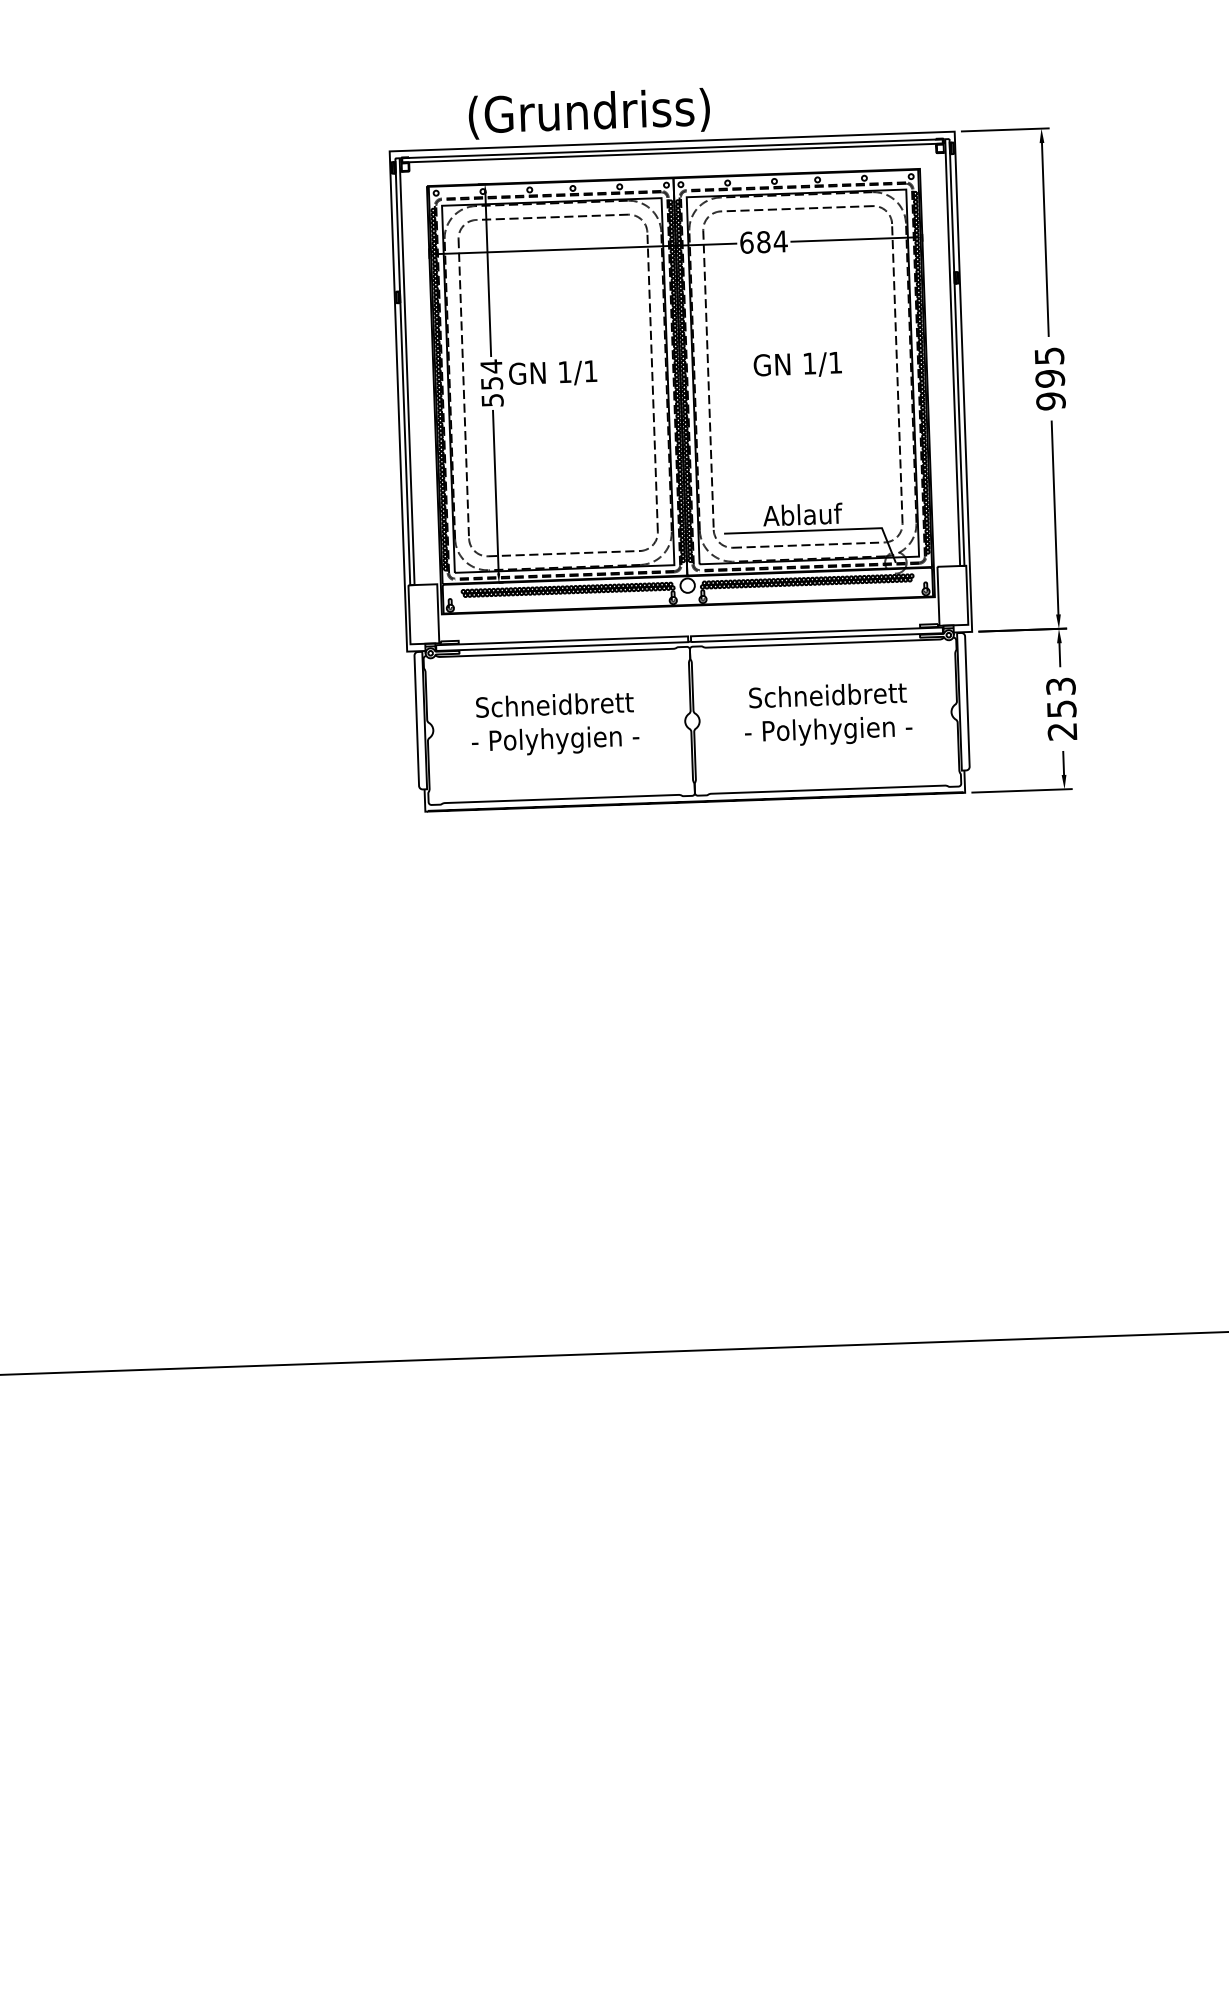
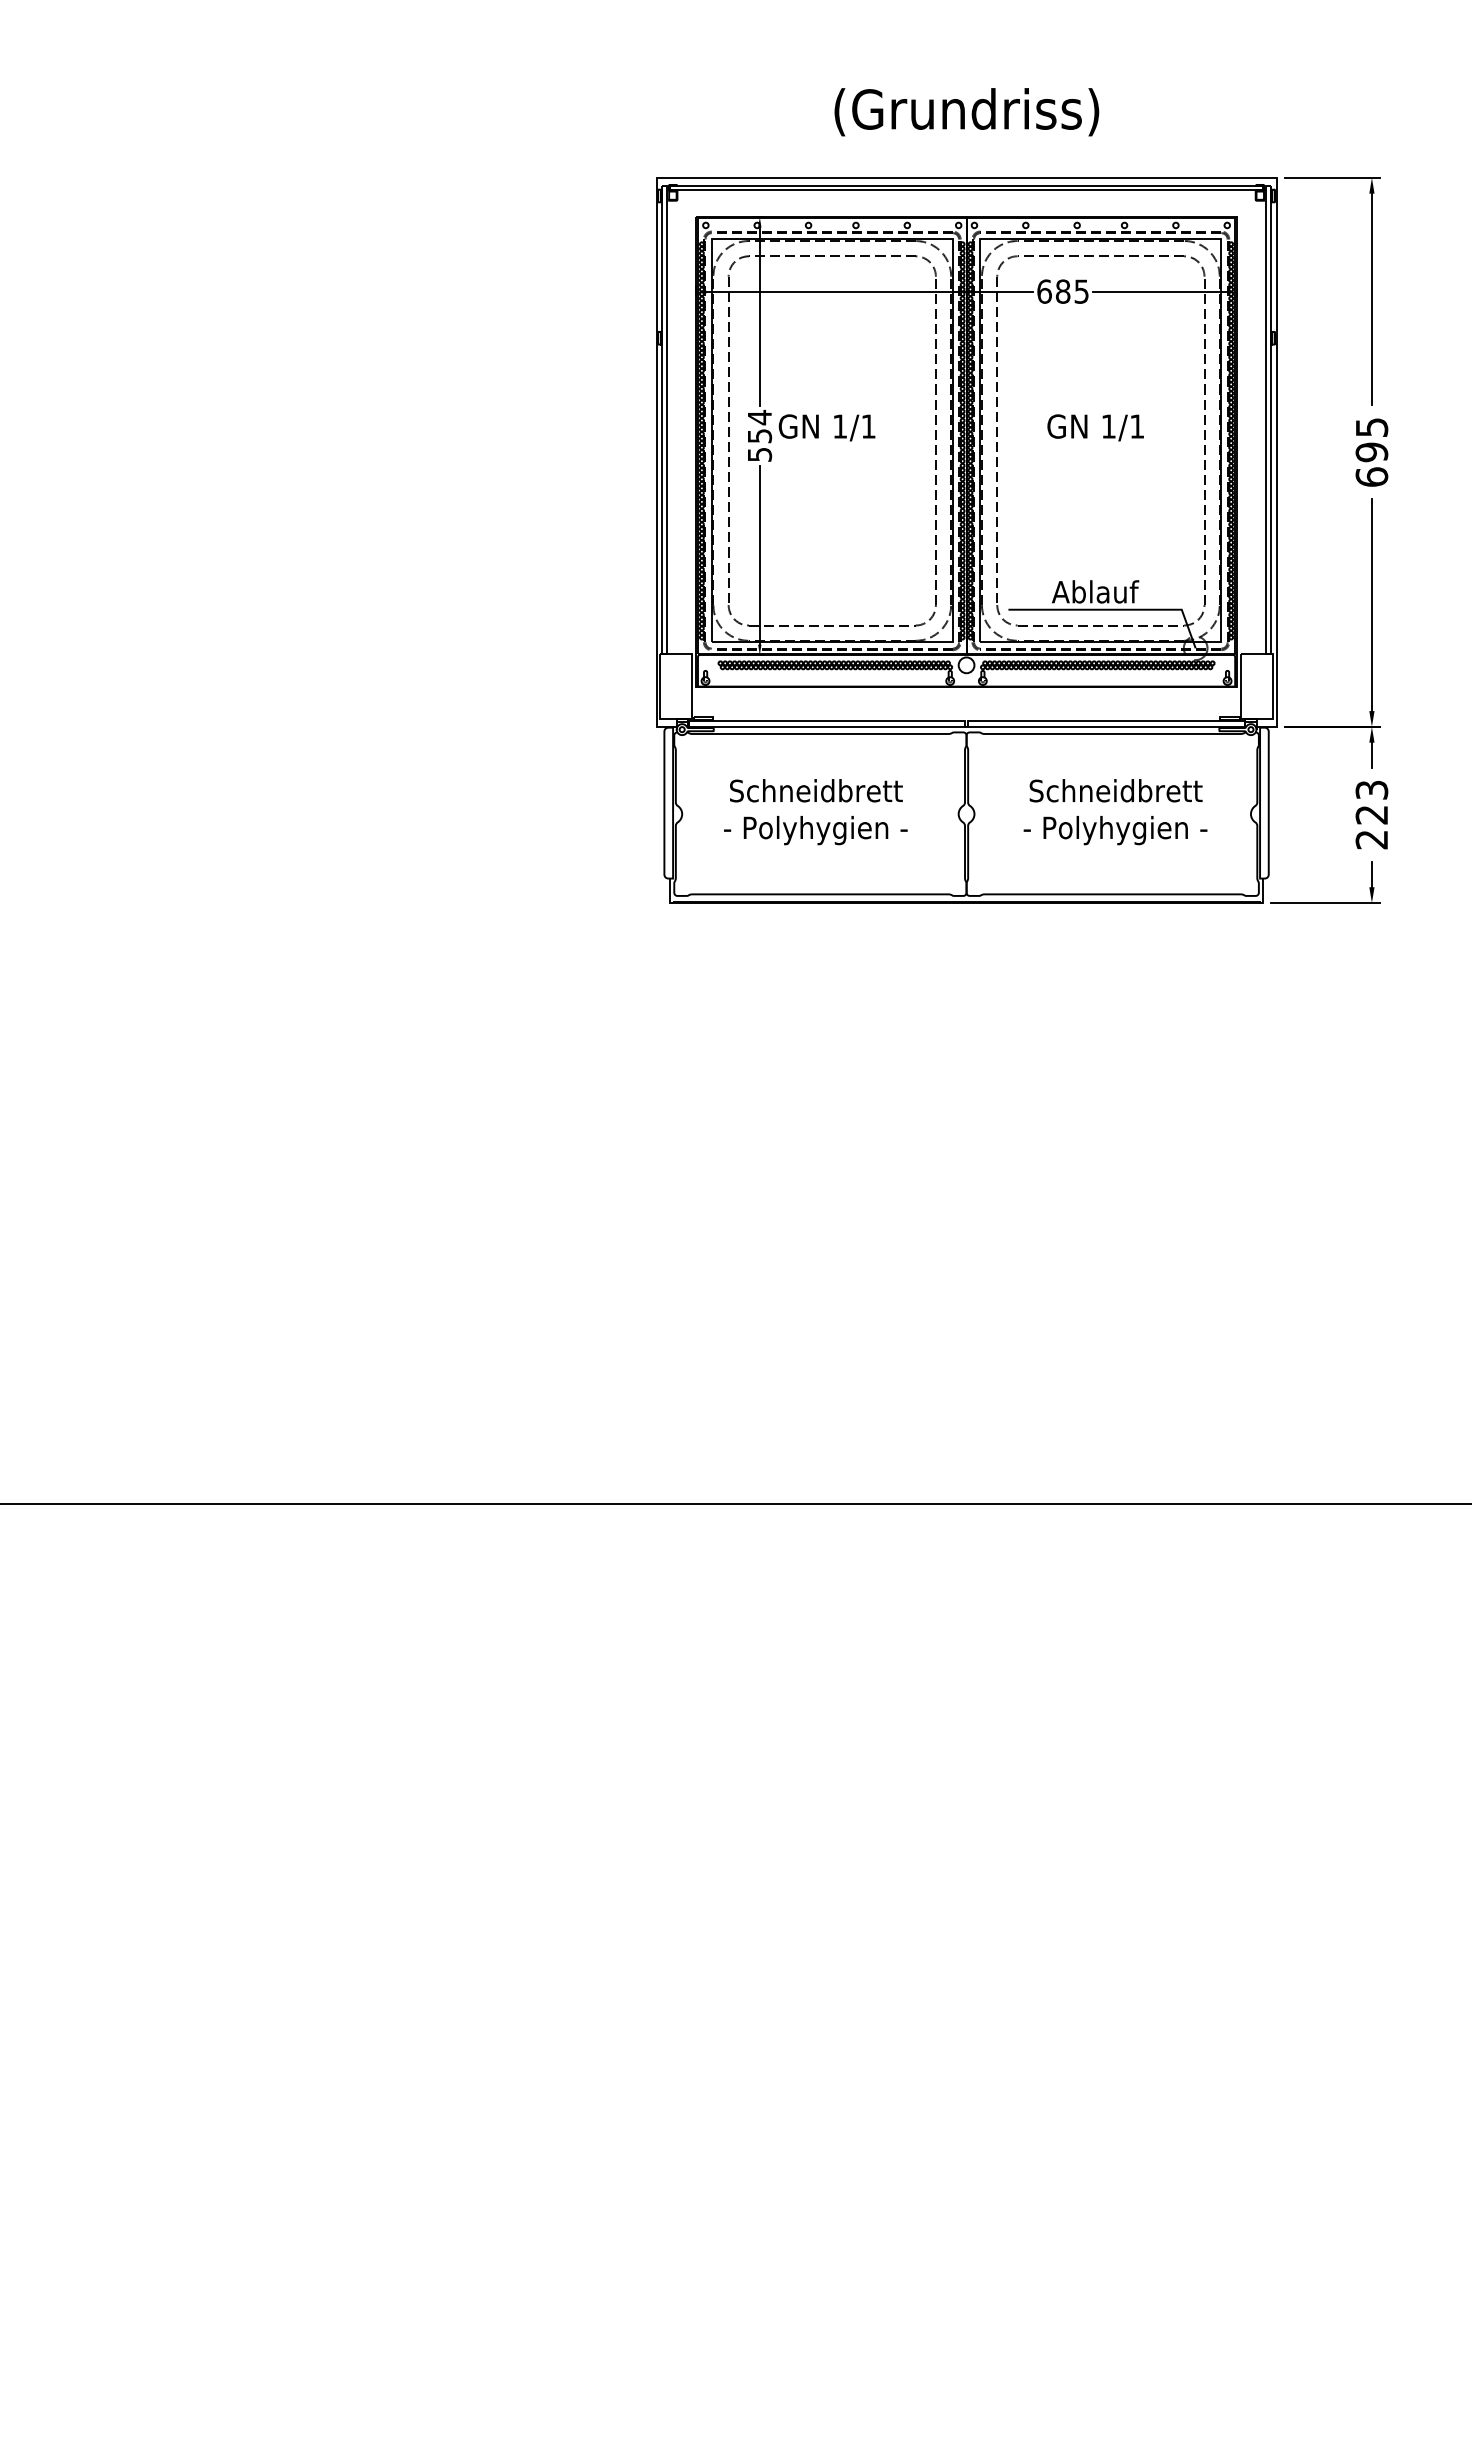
text: (589, 114) -> (966, 112), moved
text: (780, 241) -> (1081, 291), 684 -> 685
text: (1050, 400) -> (1371, 476), 995 -> 695
text: (1061, 709) -> (1371, 815), 253 -> 223

